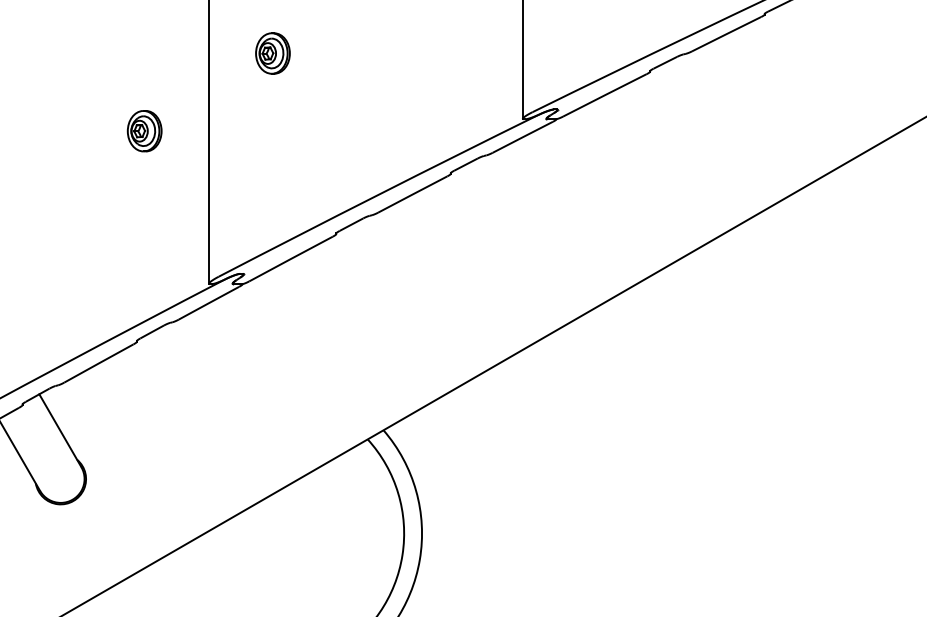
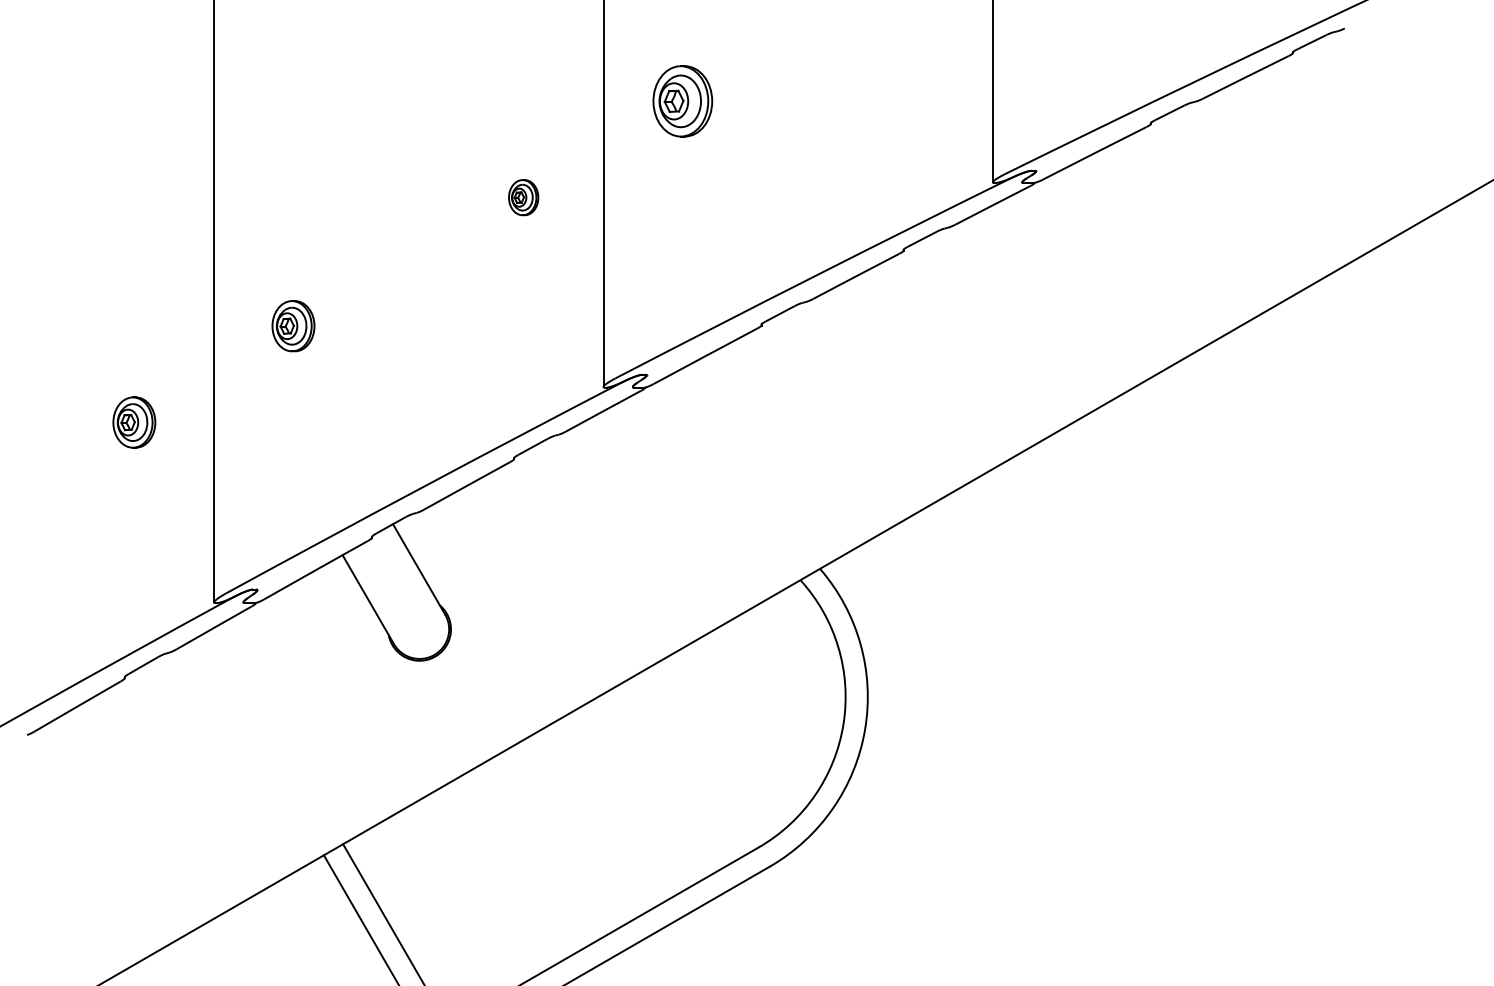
part: (272, 53) -> (682, 101), size x1.4
part: (144, 130) -> (523, 197), size x0.7

